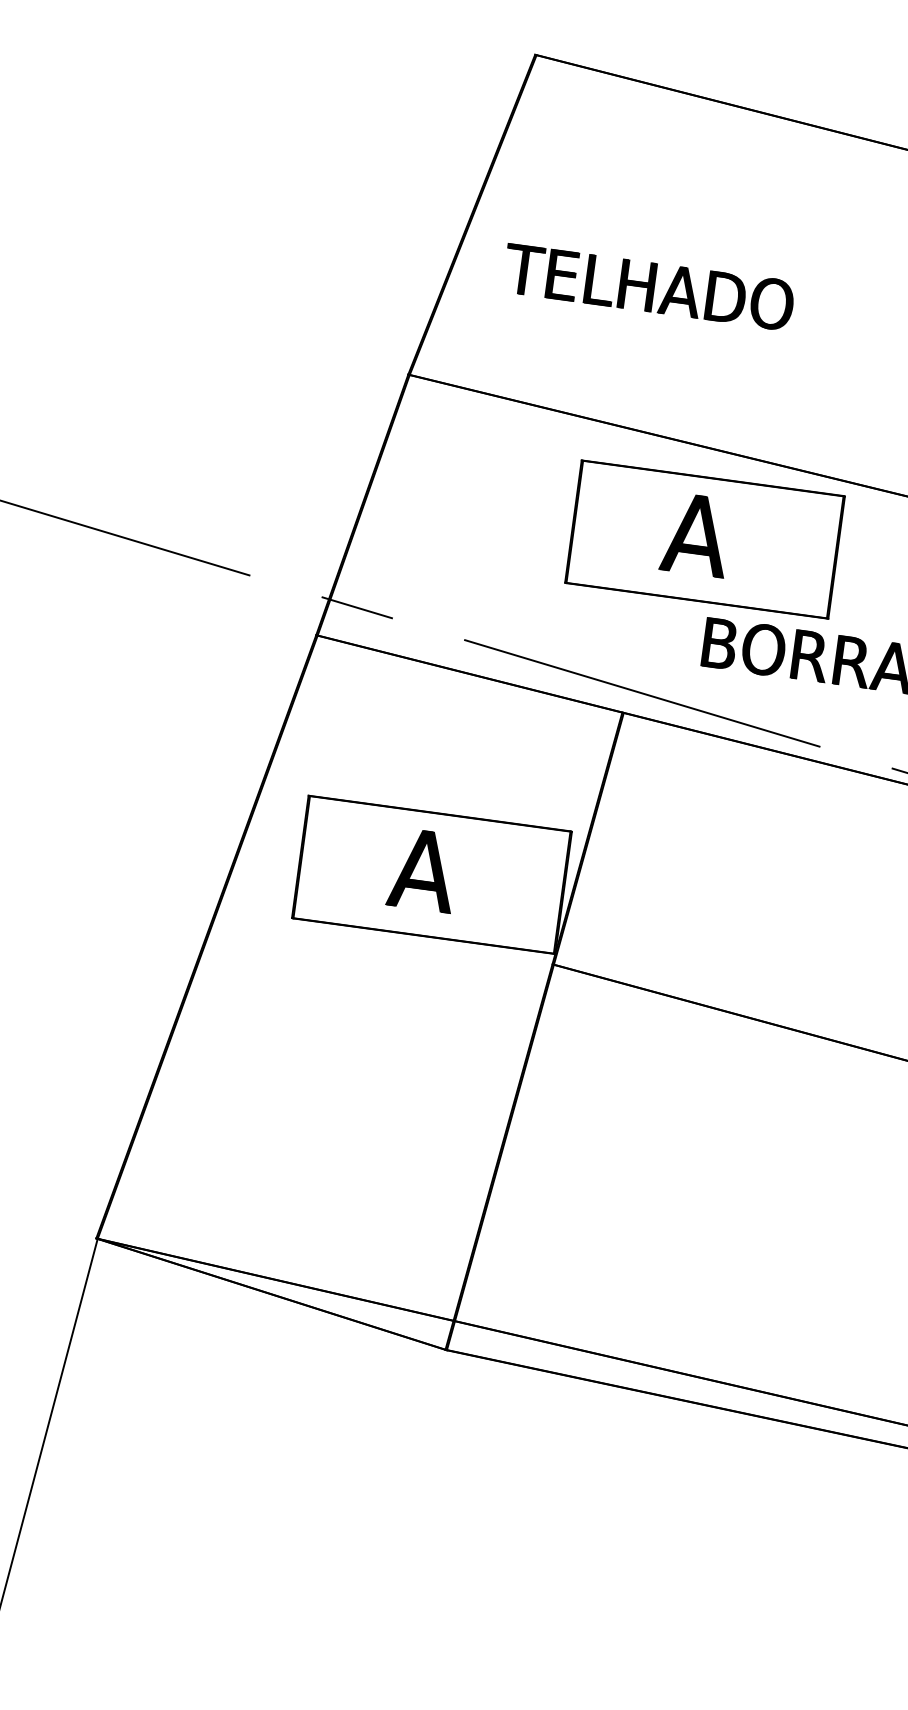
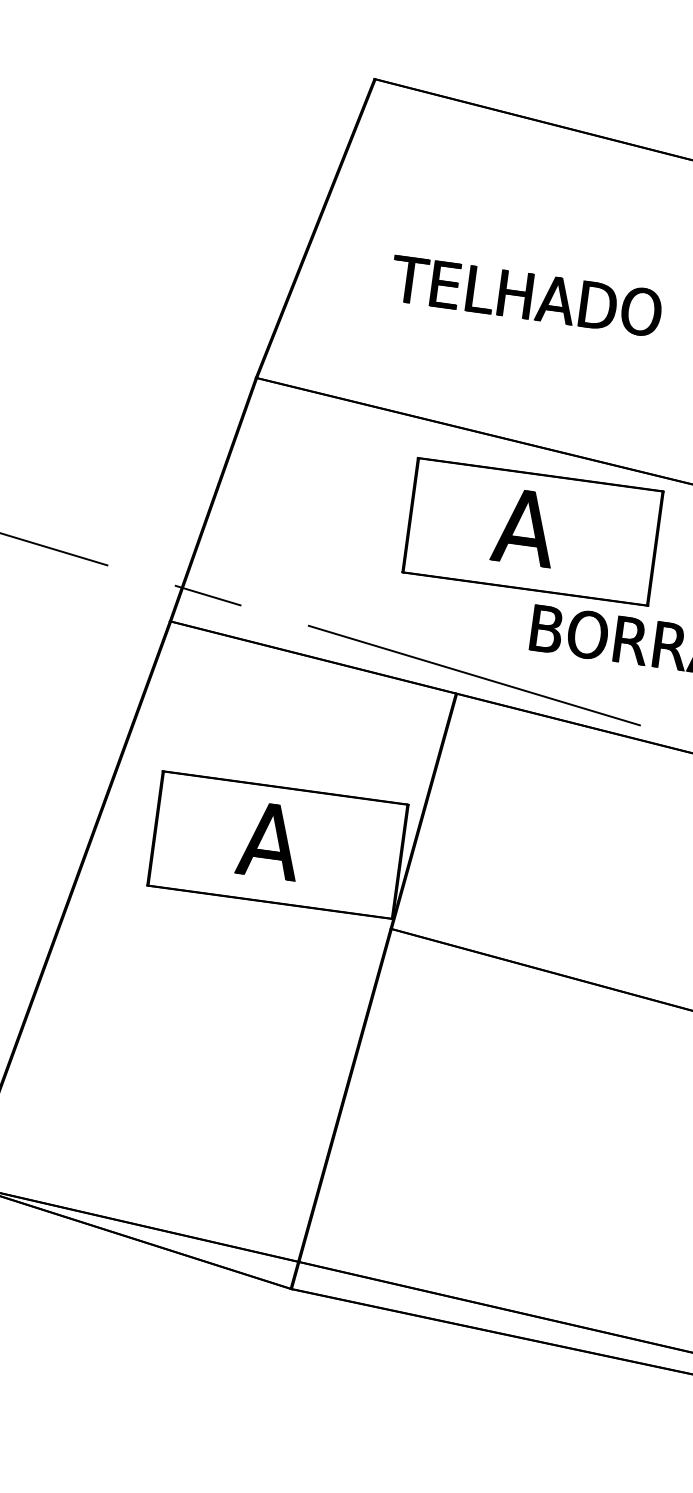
text: (650, 286) -> (527, 295), moved

